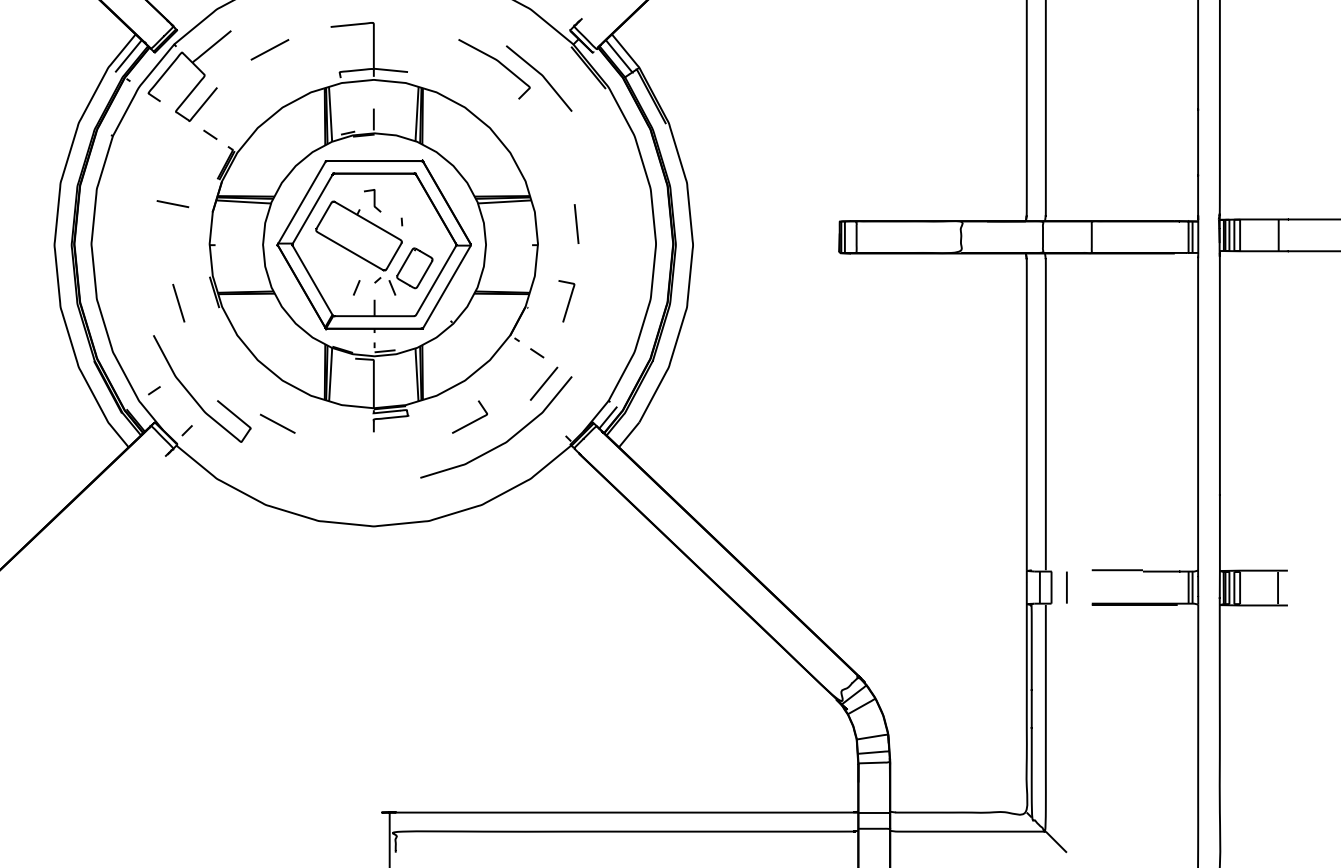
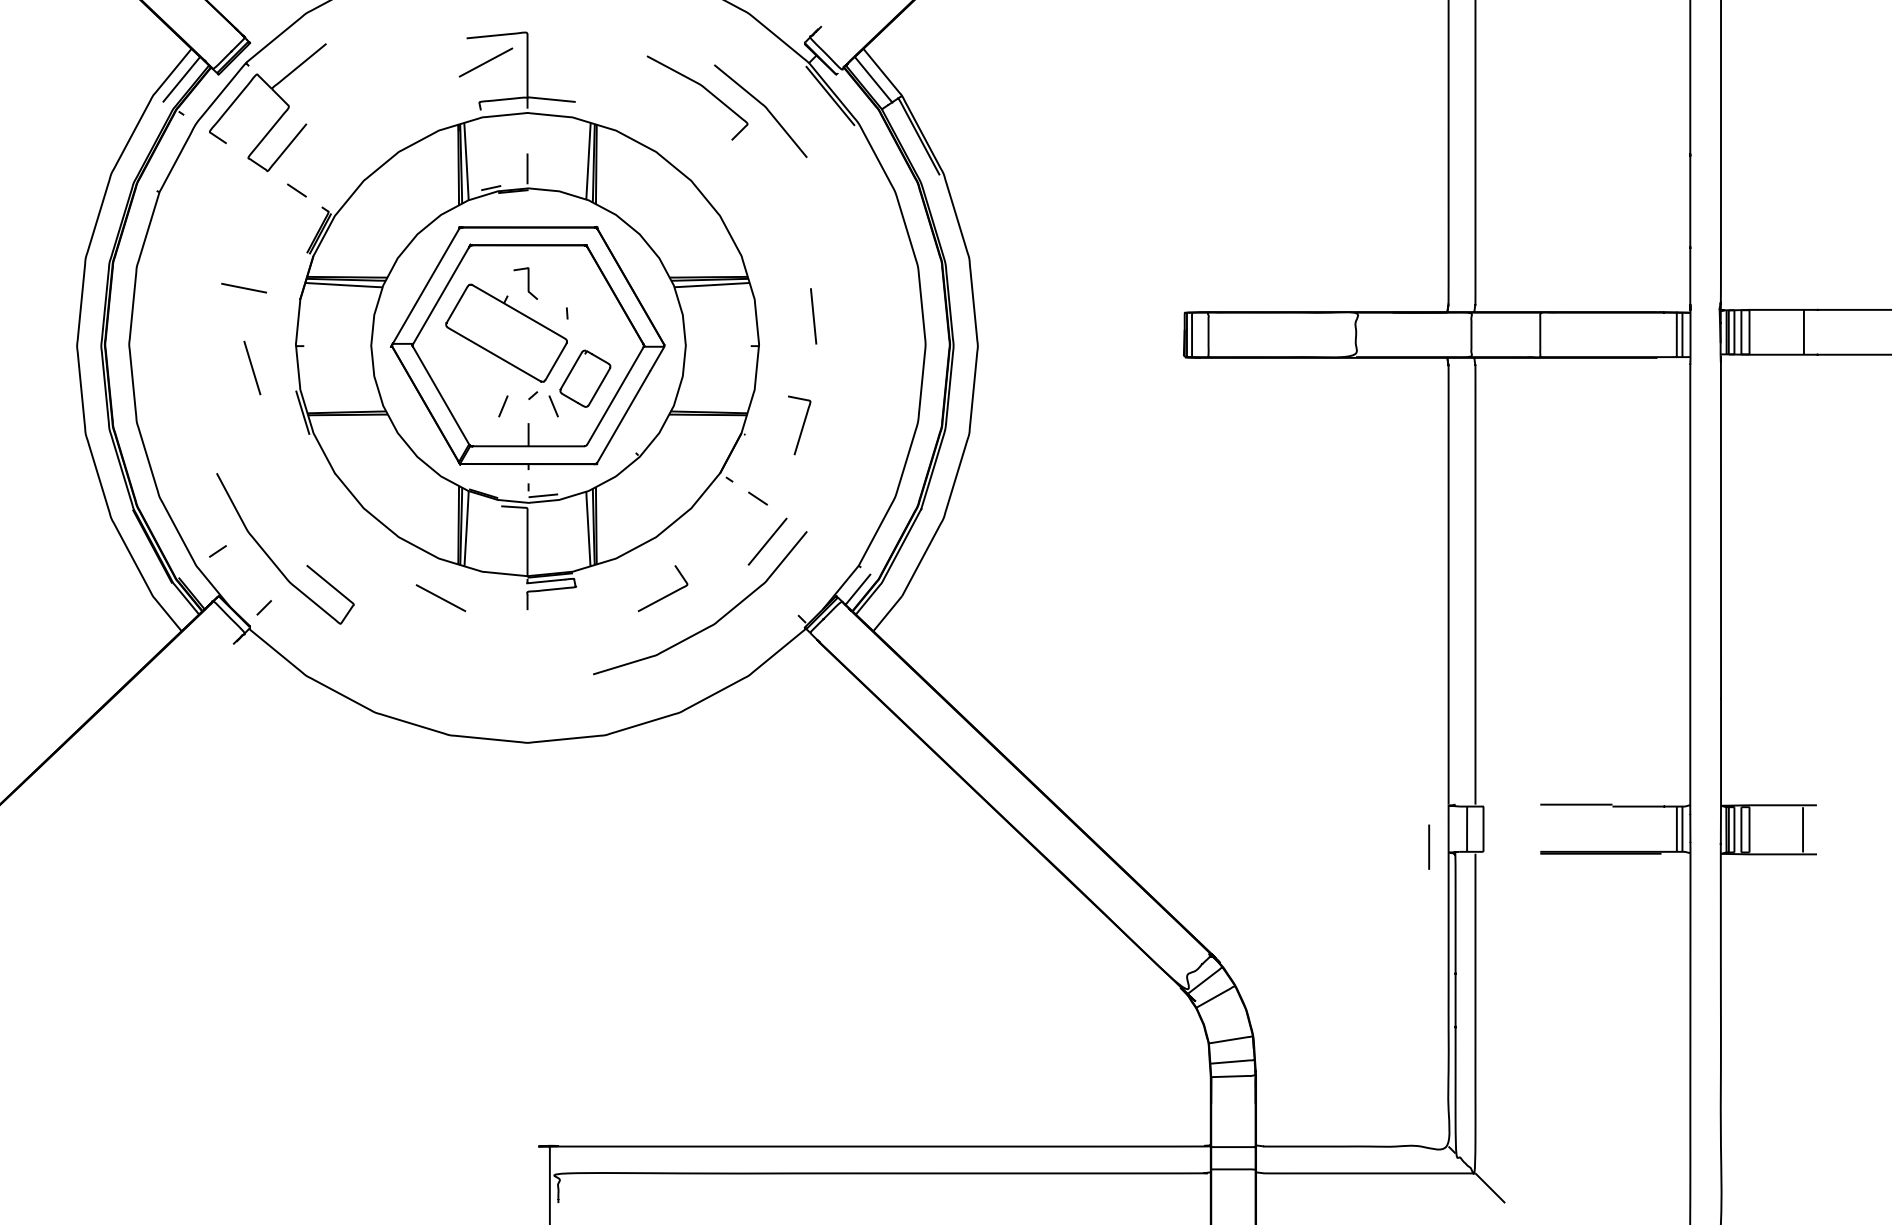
line: (269, 49) -> (485, 62), moved
line: (178, 302) -> (252, 367), moved
line: (277, 424) -> (440, 598), moved
line: (1067, 587) -> (1429, 846), moved

